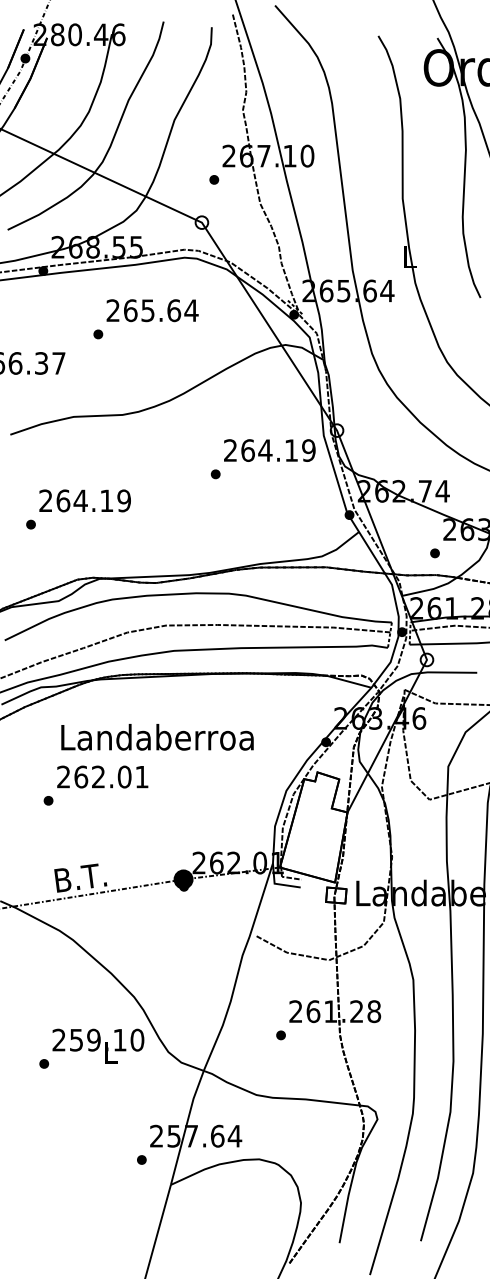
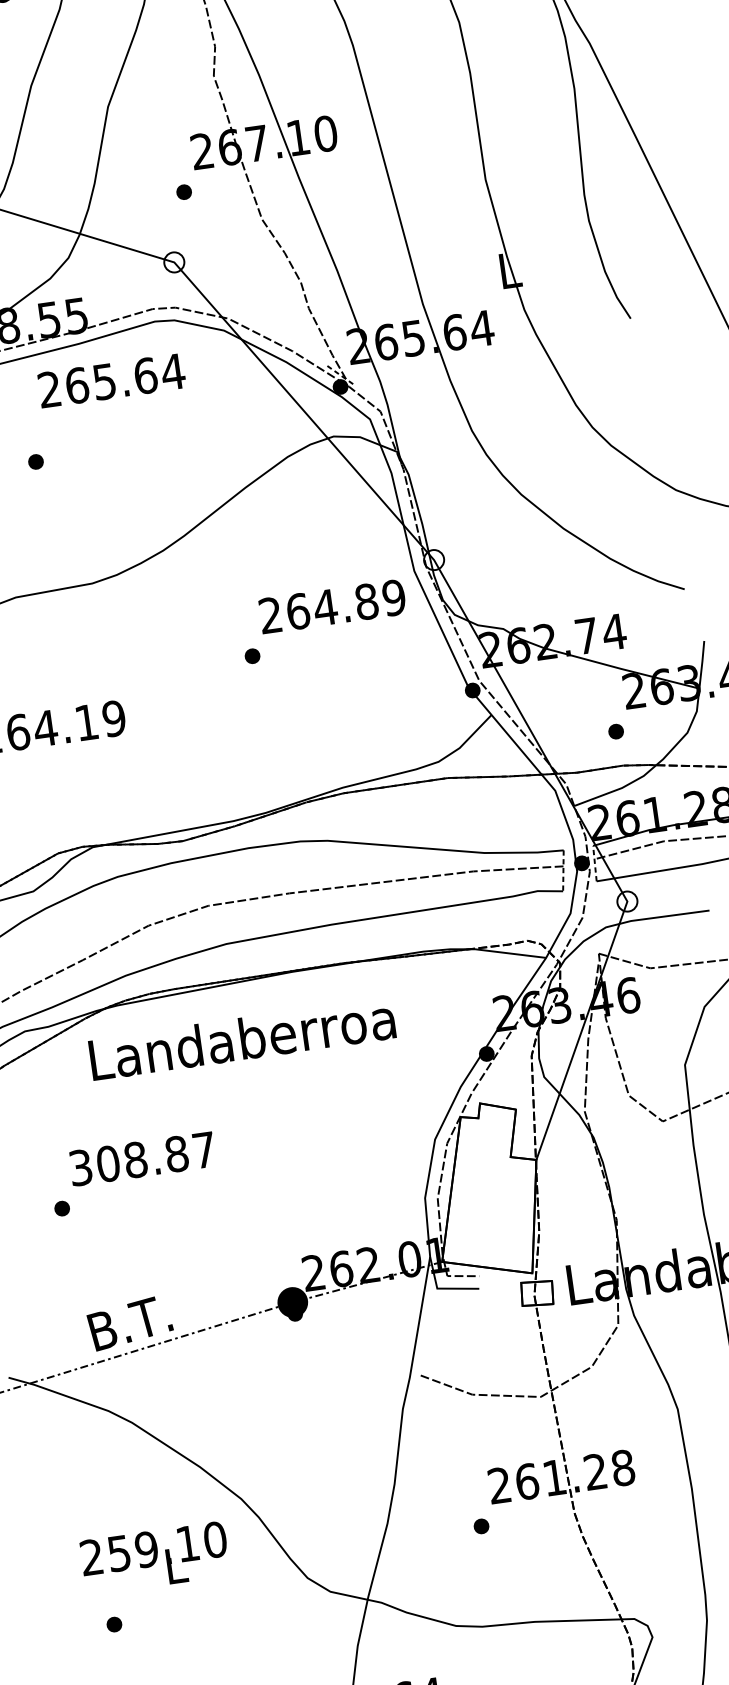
text: (152, 310) -> (111, 380), moved
text: (291, 450) -> (366, 601), 264.19 -> 264.89
text: (157, 737) -> (242, 1039), moved
text: (102, 776) -> (141, 1158), 262.01 -> 308.87
text: (98, 1045) -> (155, 1556), moved

